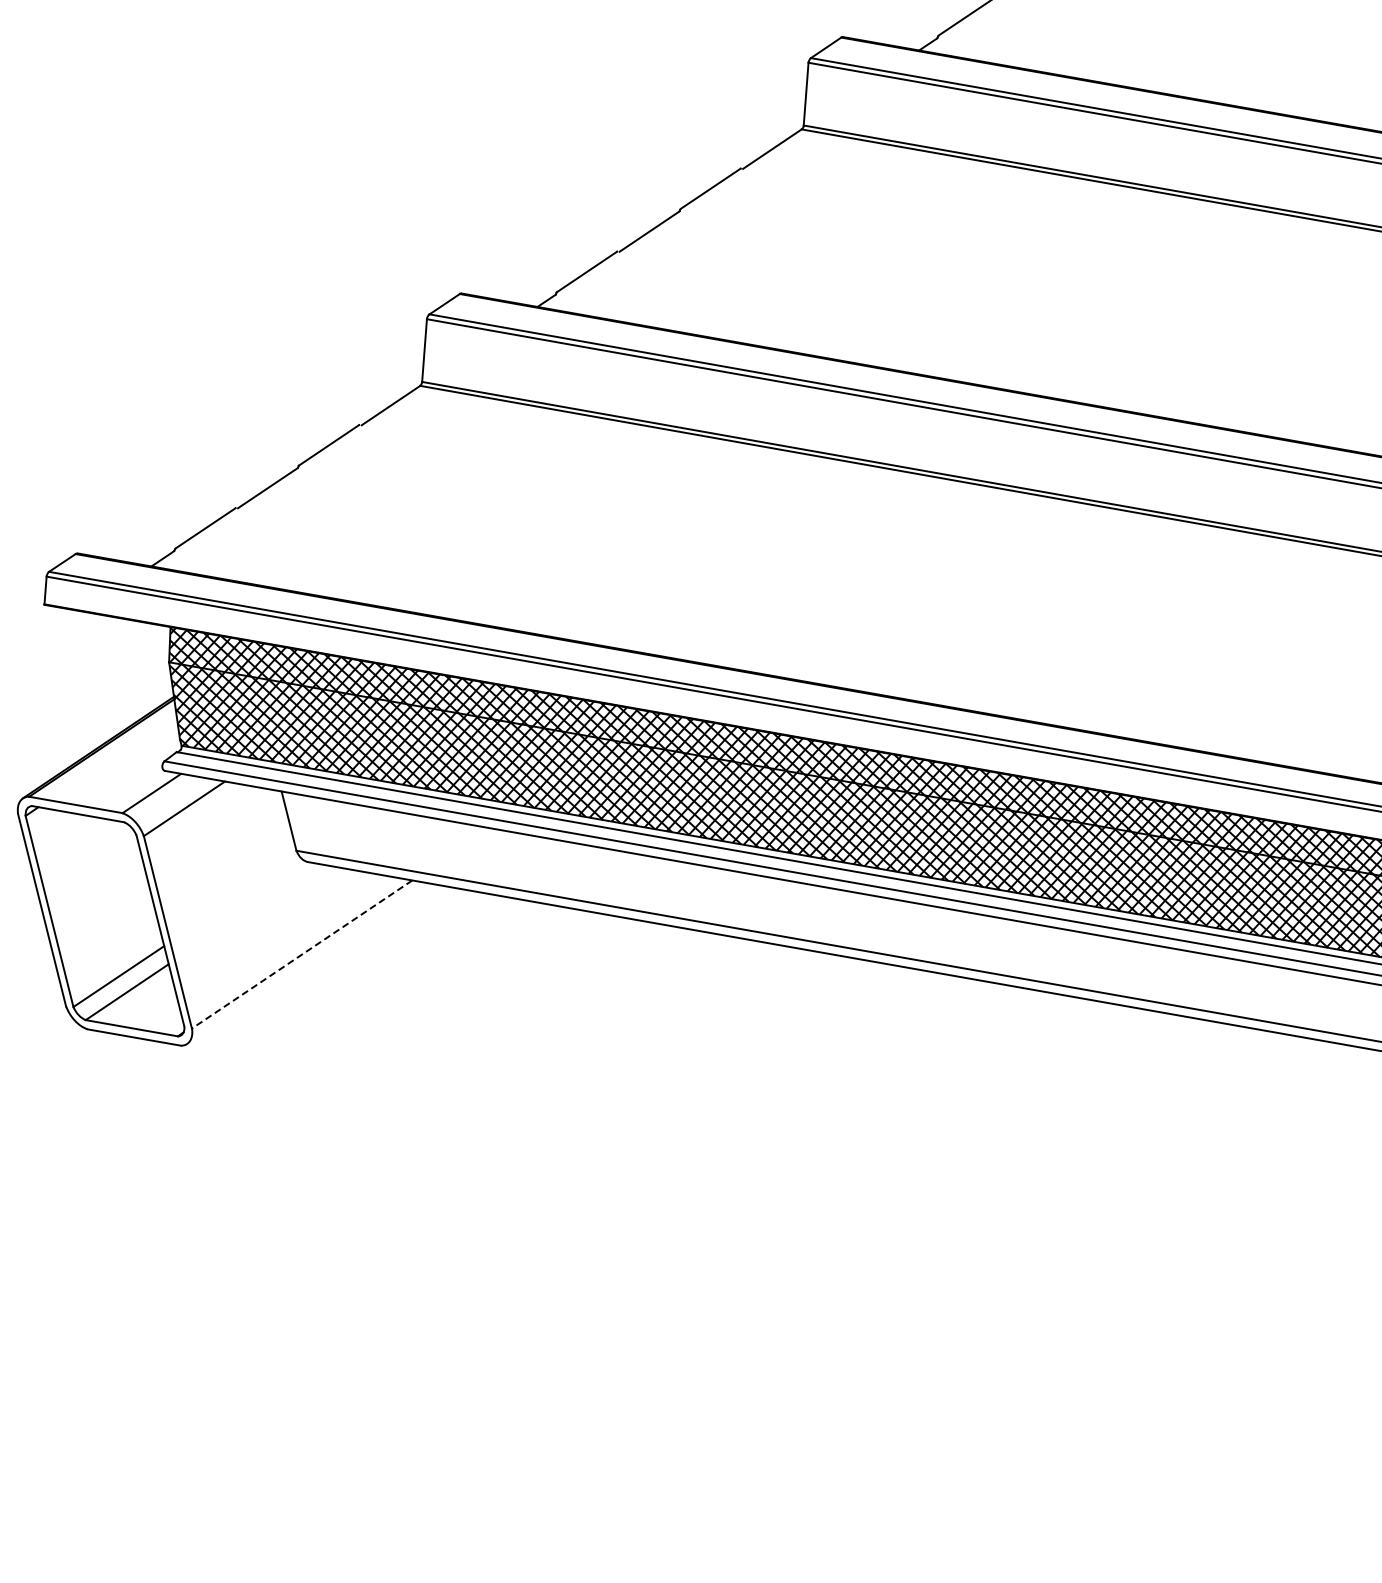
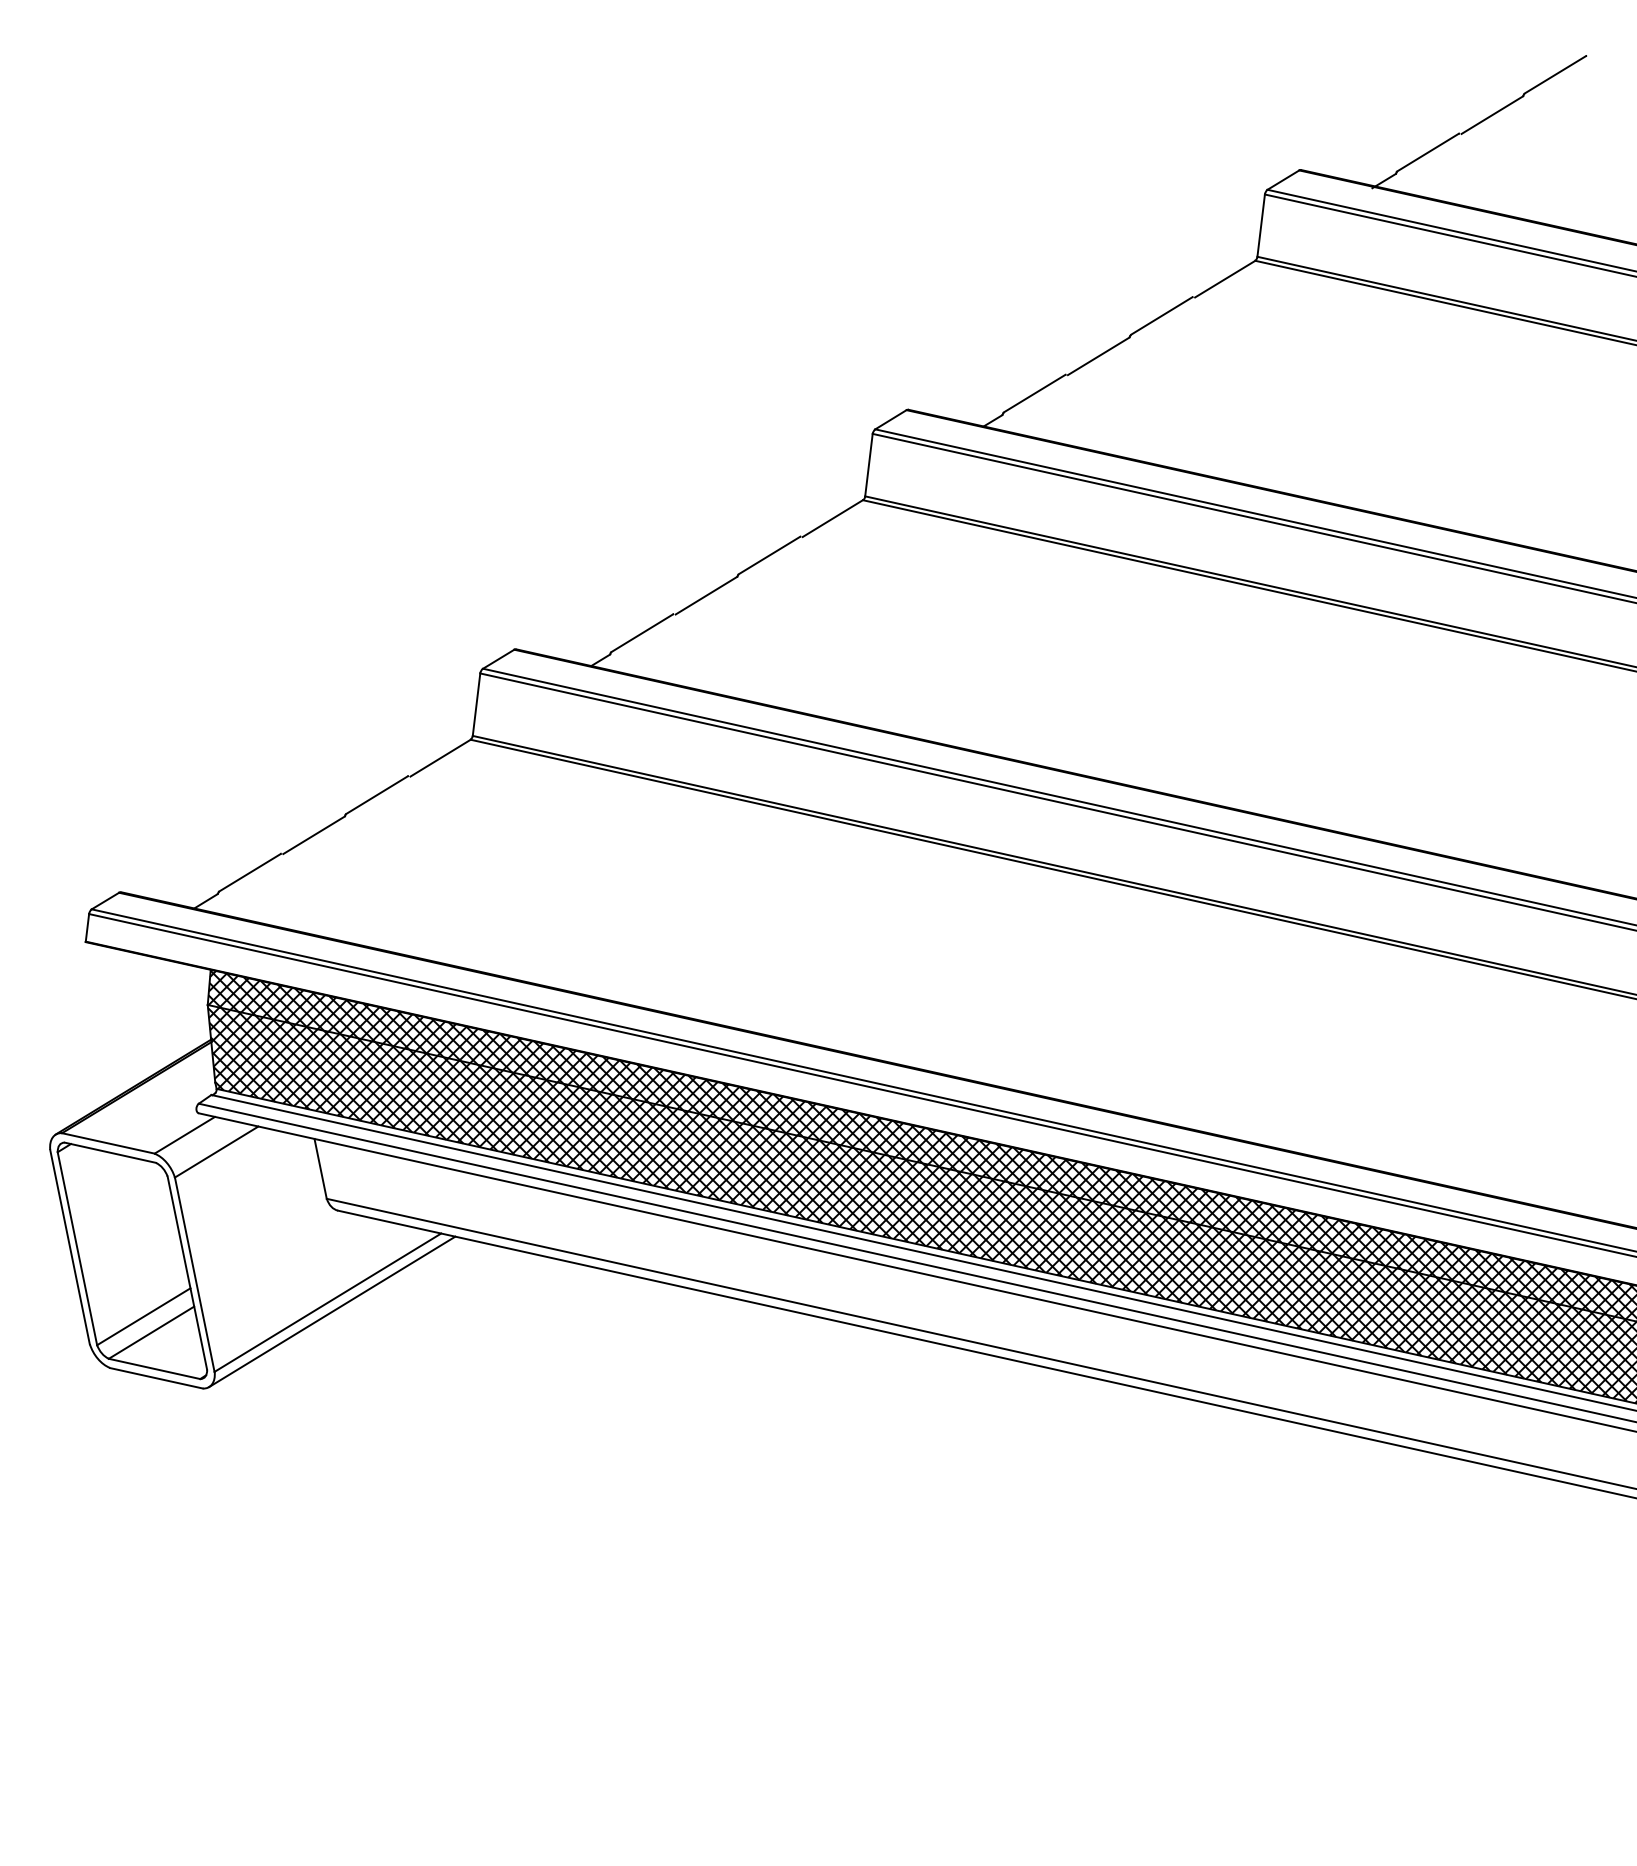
line: (301, 954) -> (327, 1302), dashed -> solid
line: (307, 963) -> (332, 1311), added

